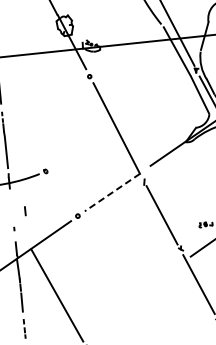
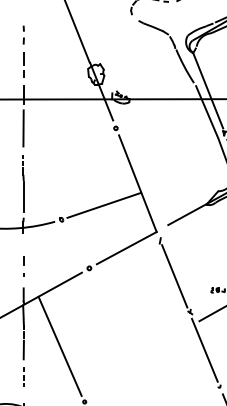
line: (86, 152) -> (104, 204), added
line: (112, 192) -> (126, 248), dashed -> solid
line: (25, 210) -> (23, 260), moved

